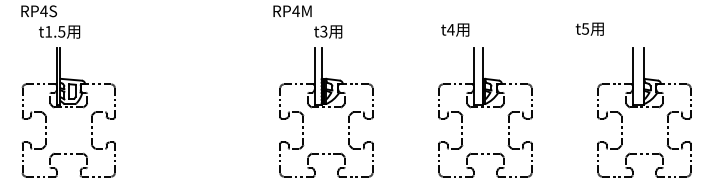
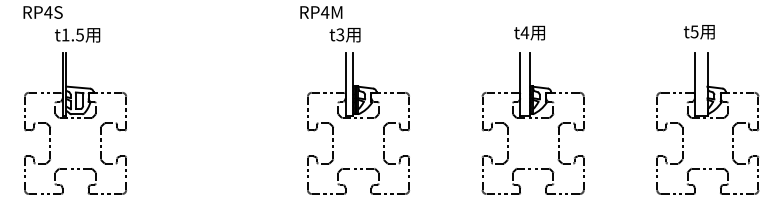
text: (589, 28) -> (698, 31), moved
text: (455, 29) -> (529, 32), moved
text: (59, 31) -> (77, 34), moved
text: (328, 31) -> (345, 34), moved

